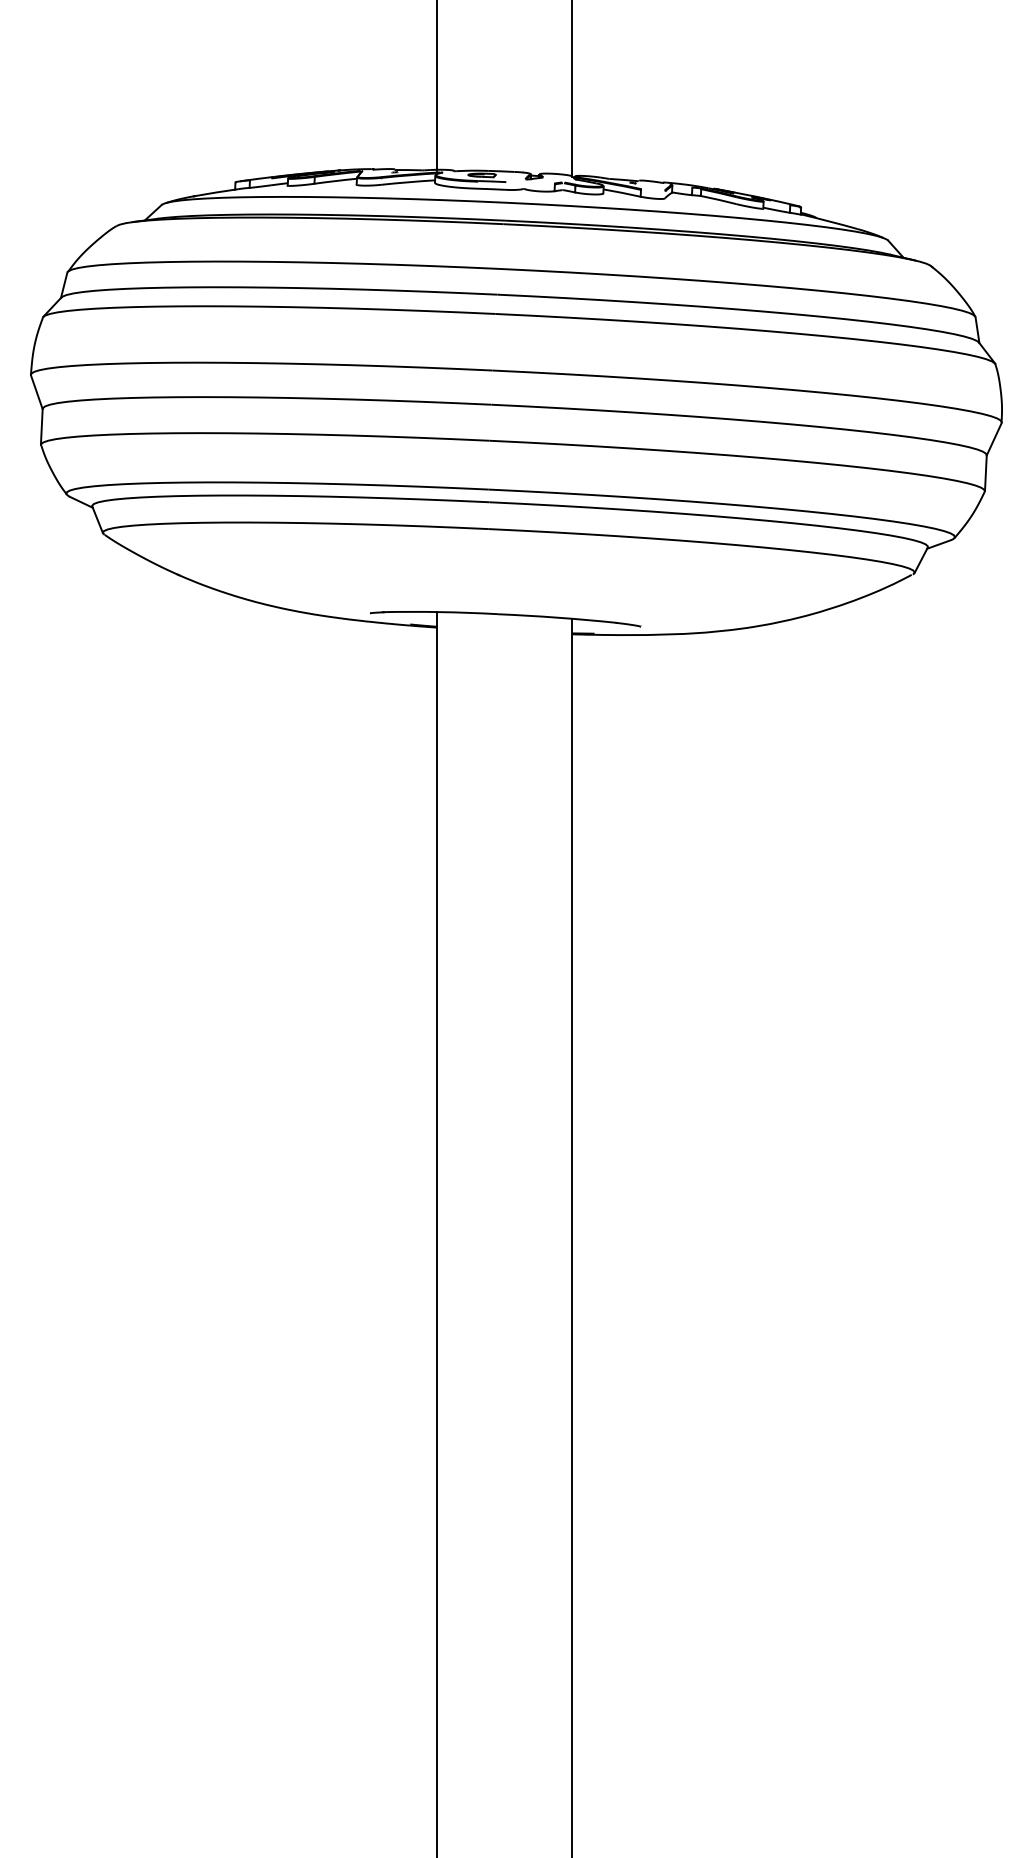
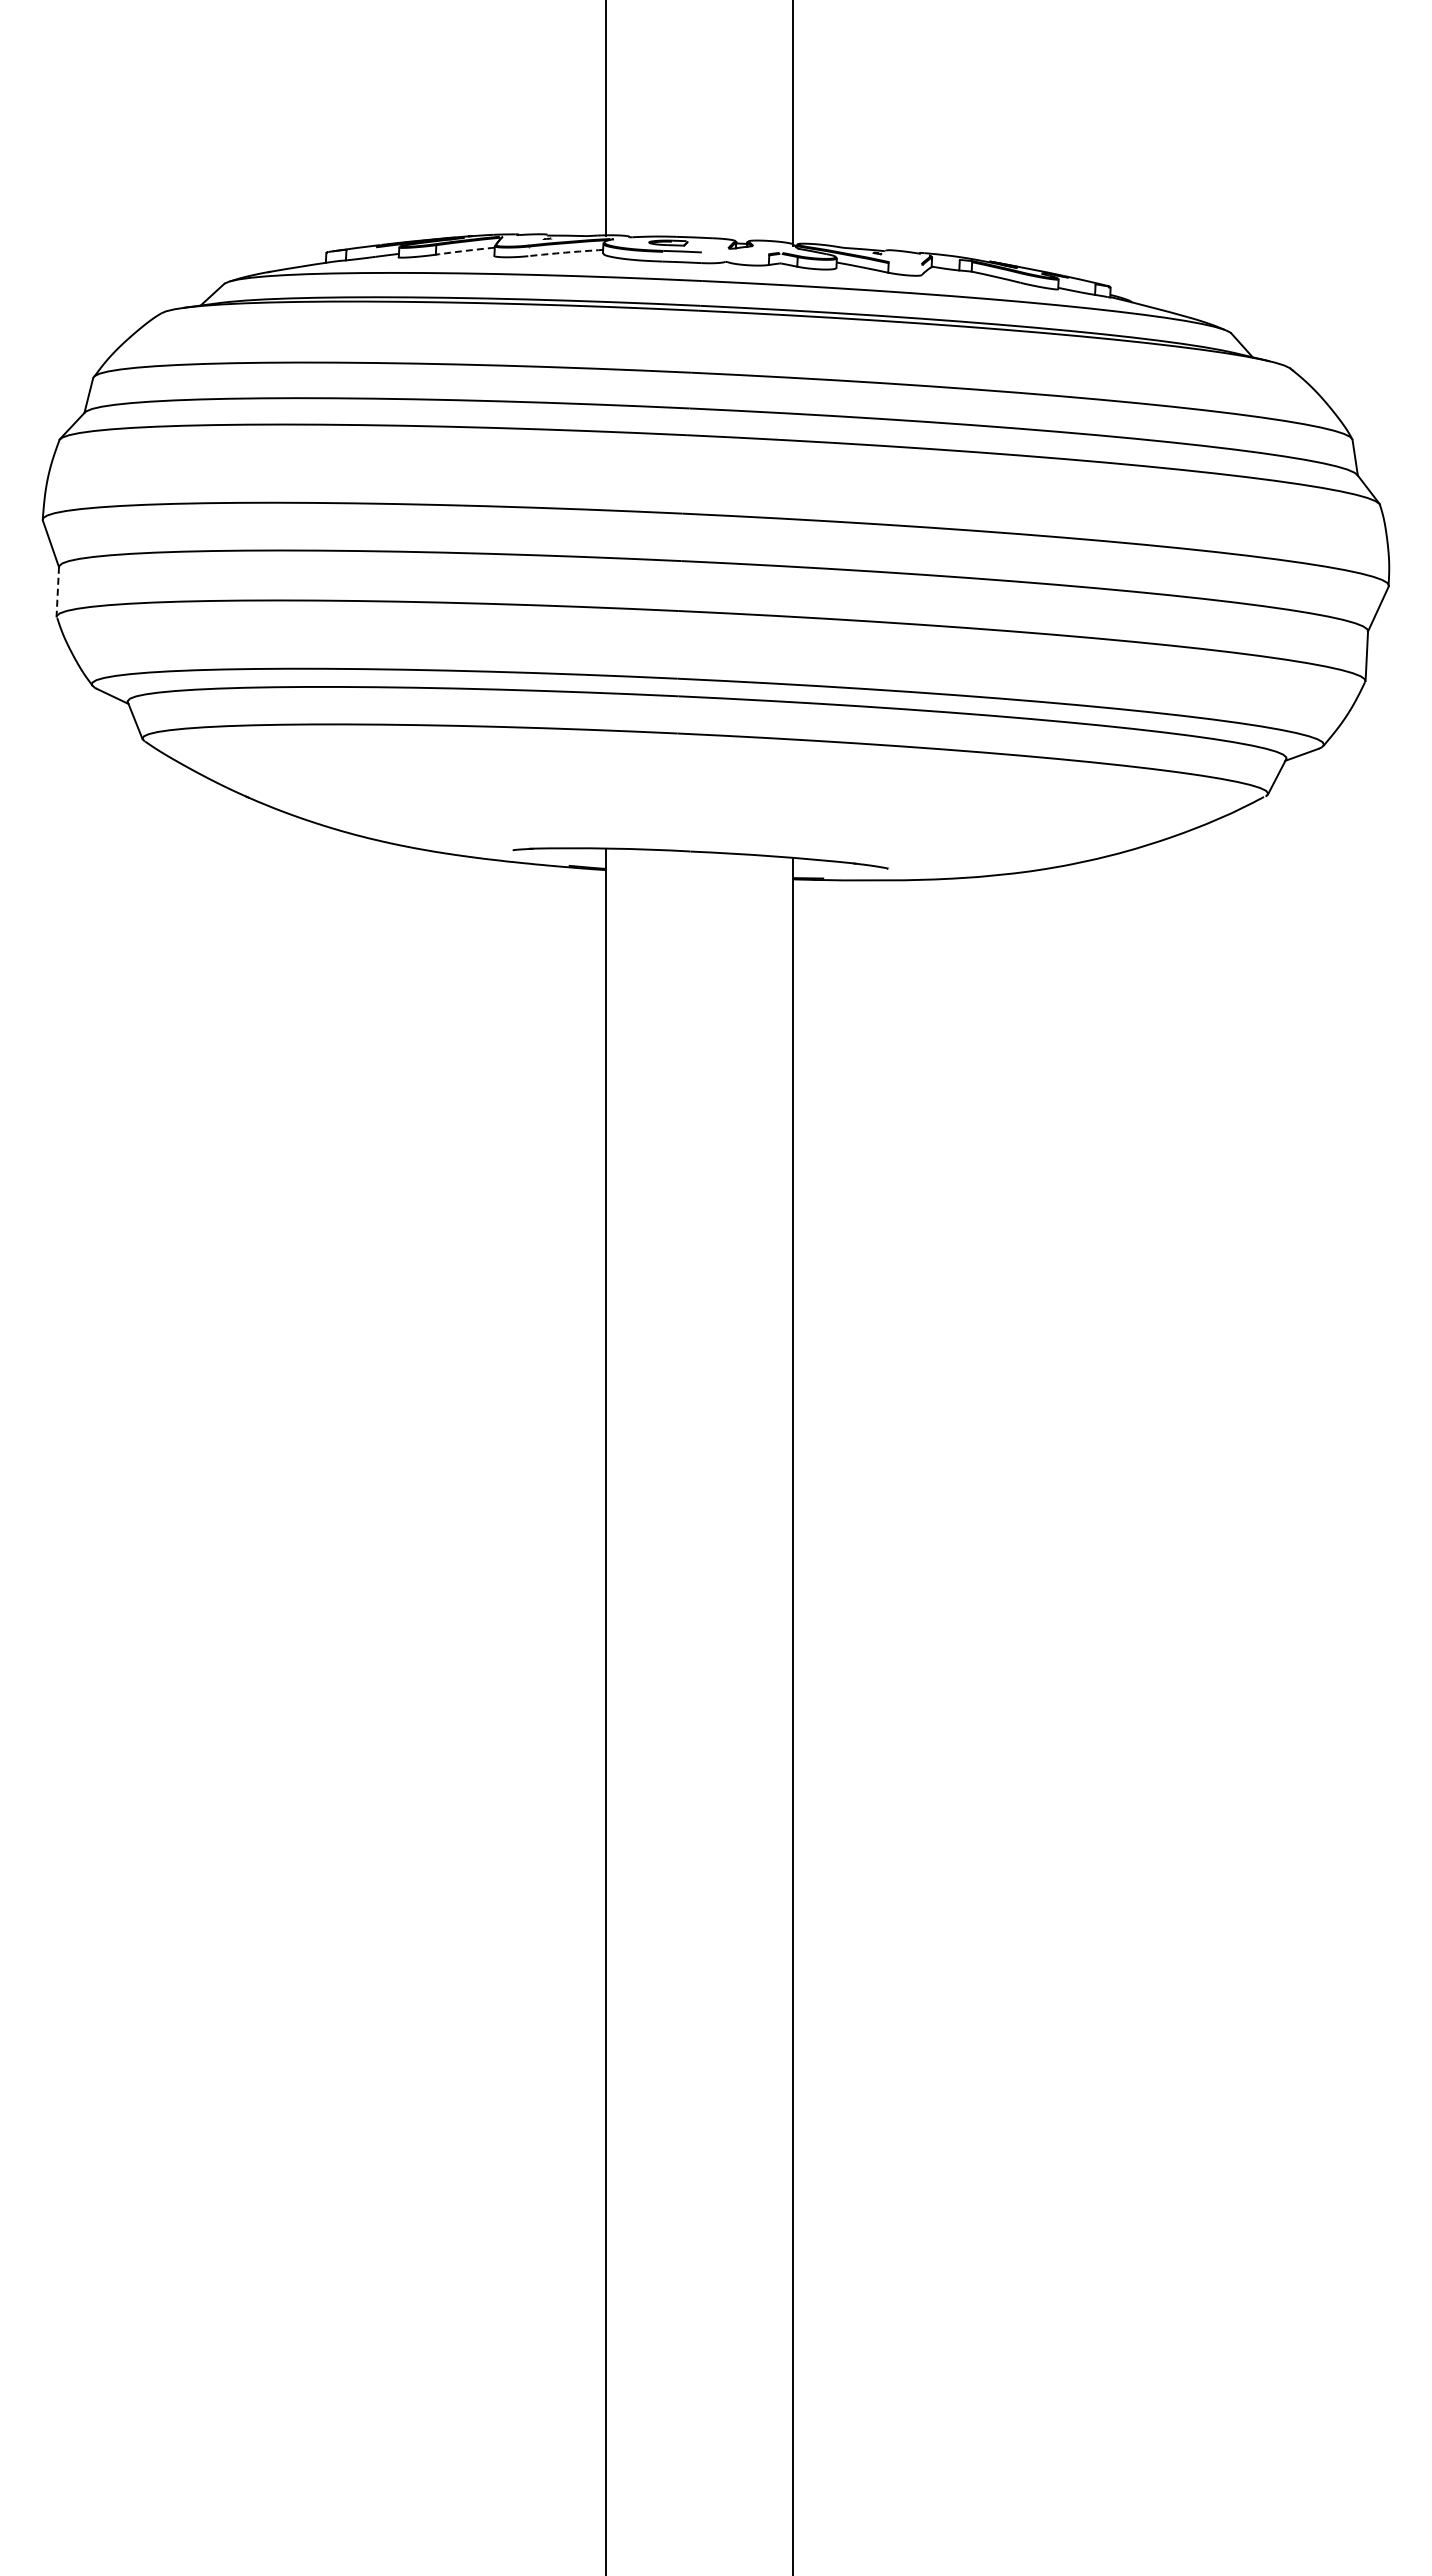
arc: (335, 180) -> (465, 250), solid -> dashed
arc: (407, 182) -> (565, 252), solid -> dashed
line: (41, 427) -> (57, 592), solid -> dashed

